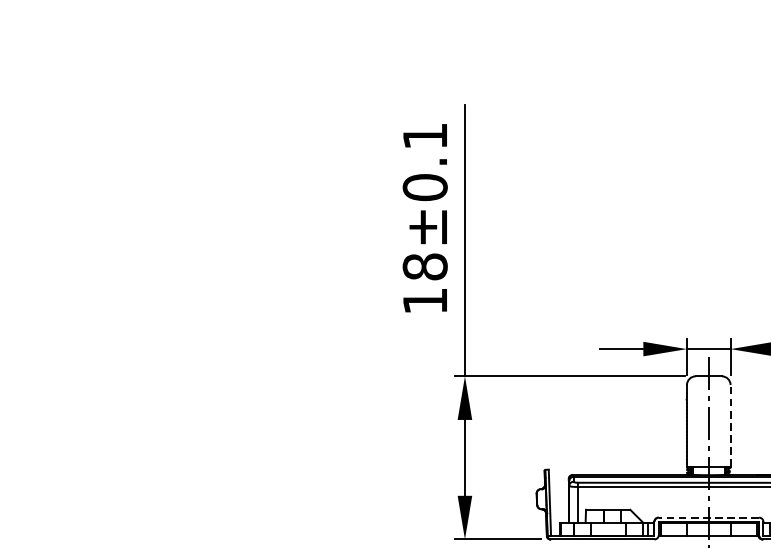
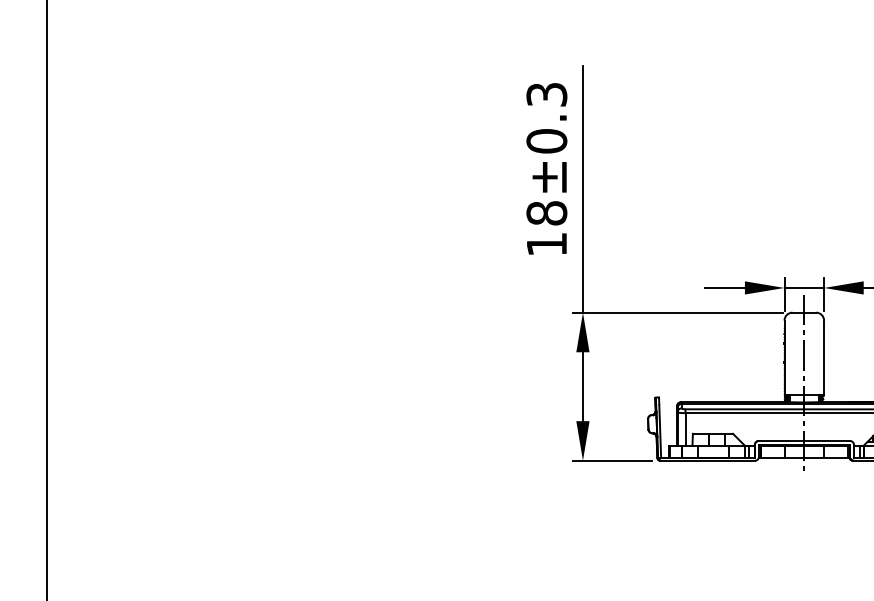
text: (424, 136) -> (546, 94), 18±0.1 -> 18±0.3
line: (731, 425) -> (824, 357), dashed -> solid
line: (708, 517) -> (804, 440), dashed -> solid

